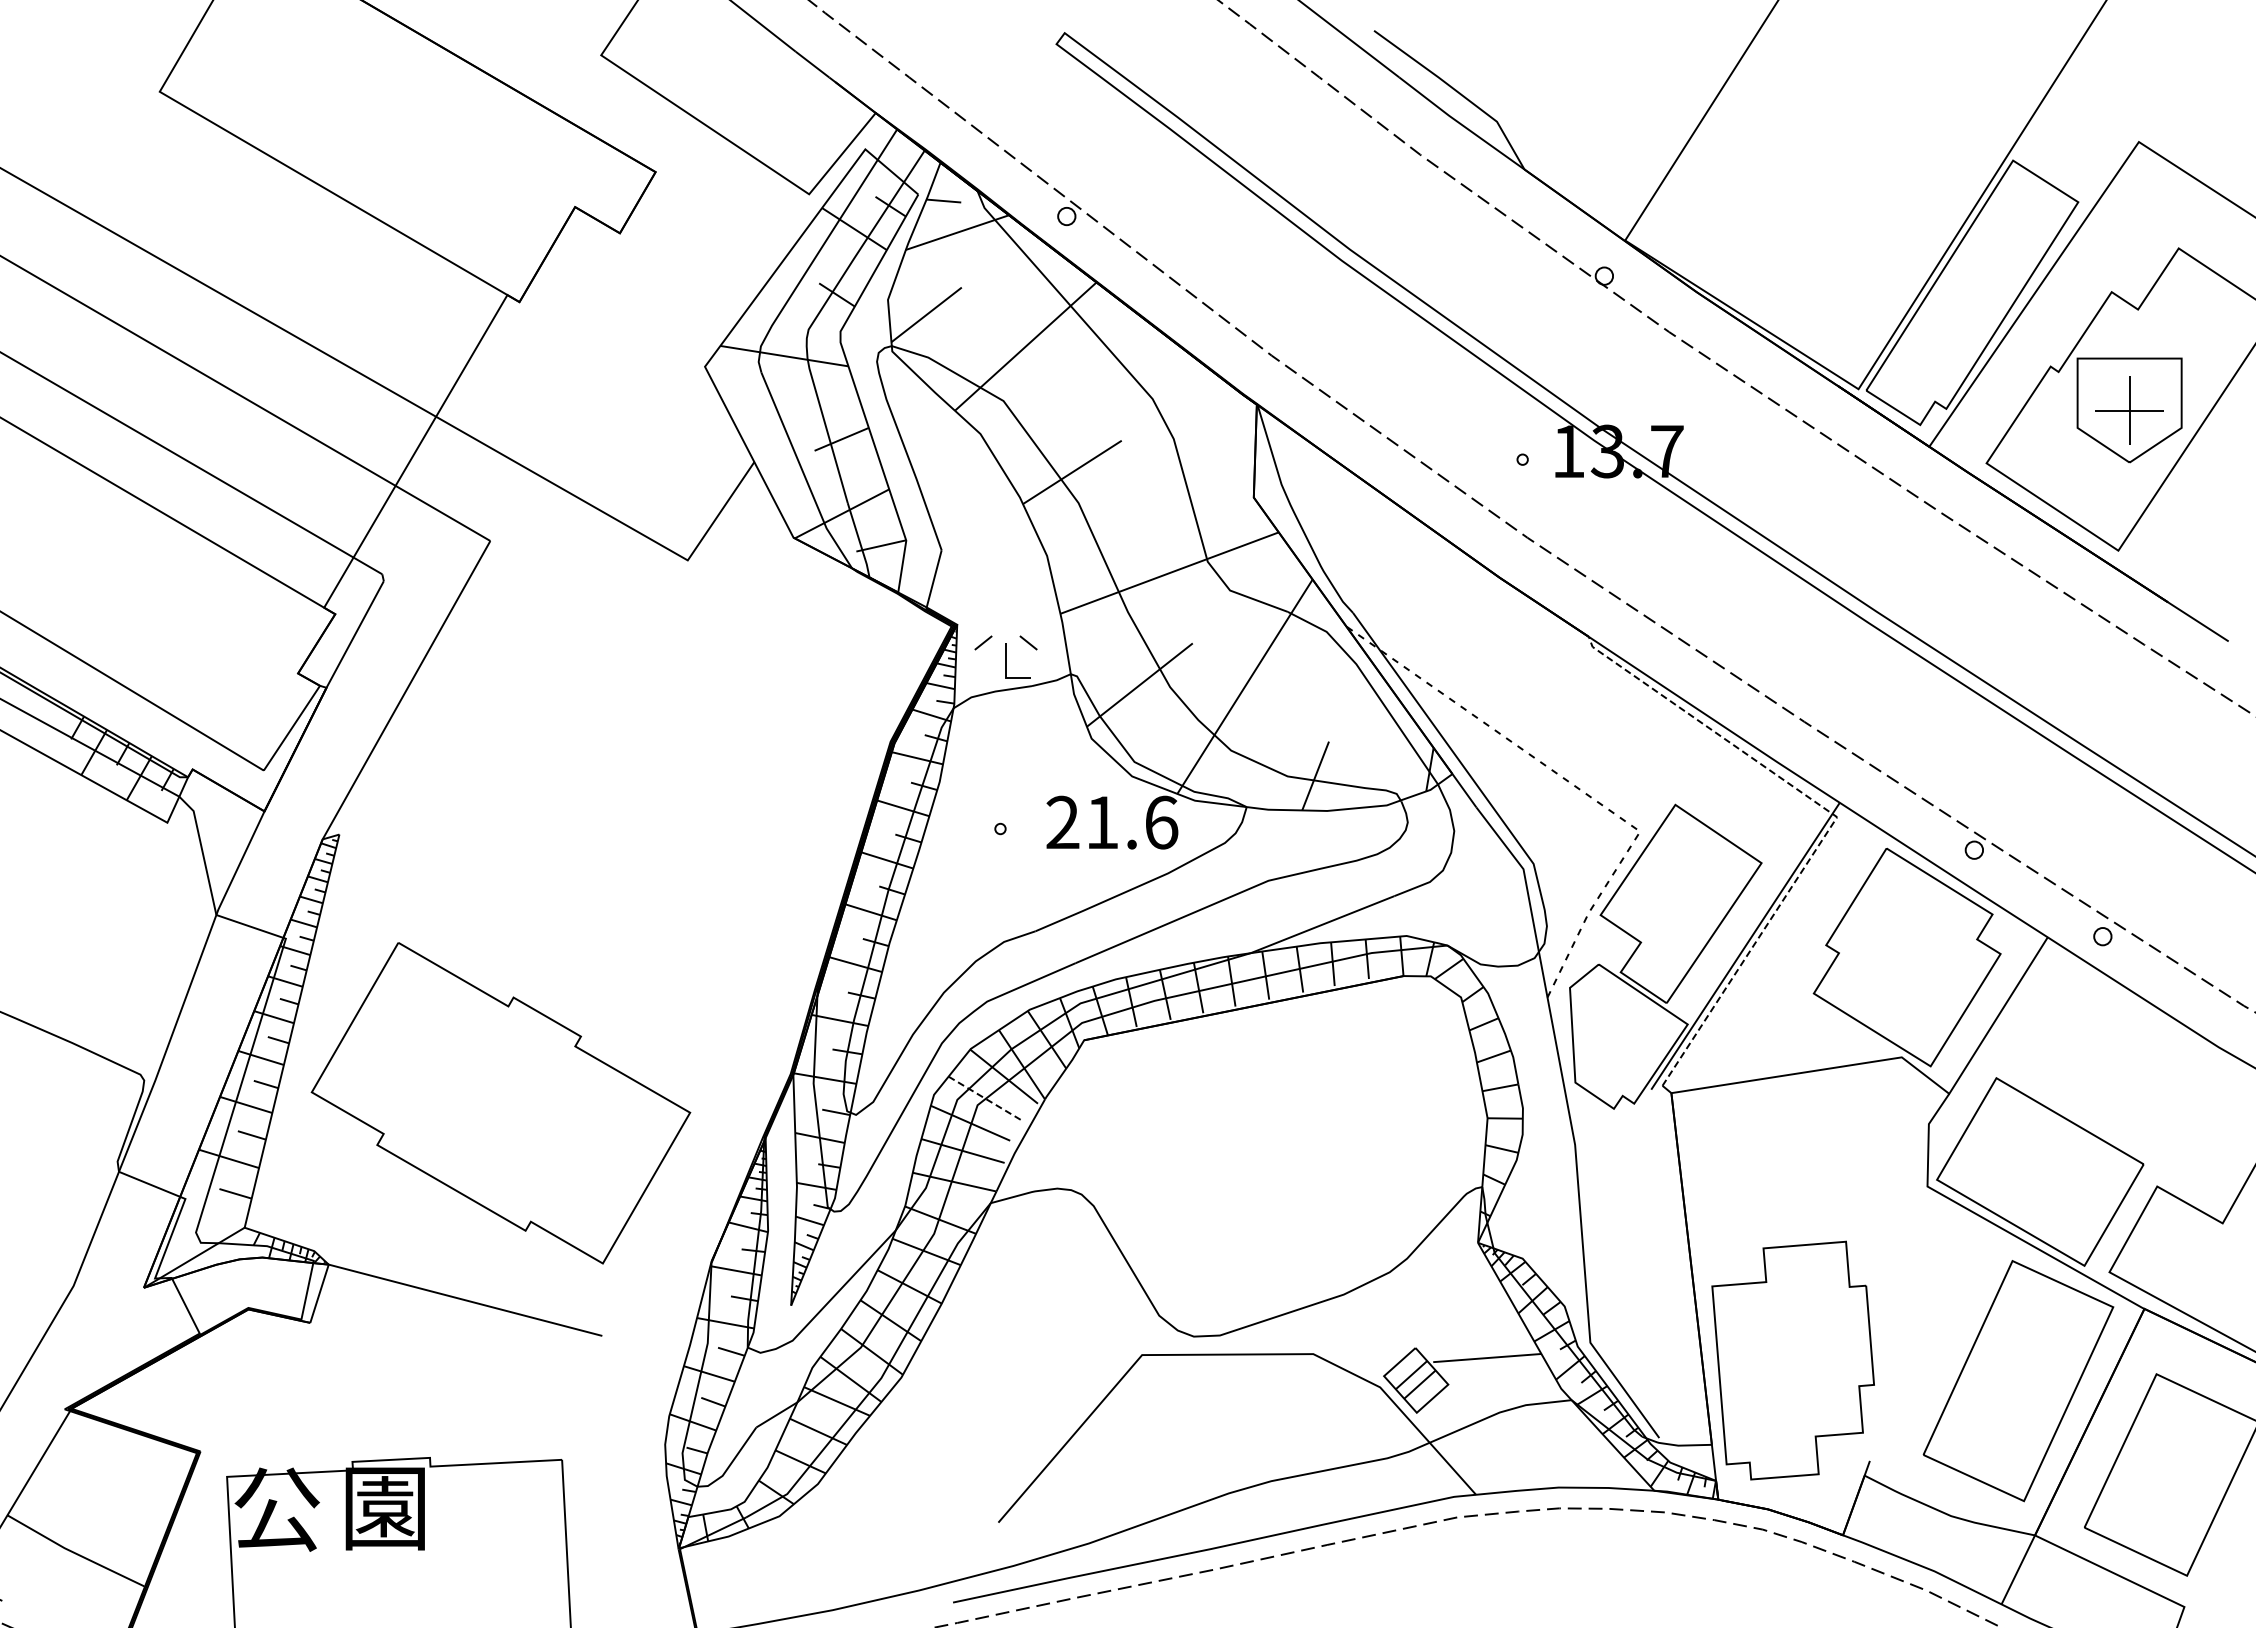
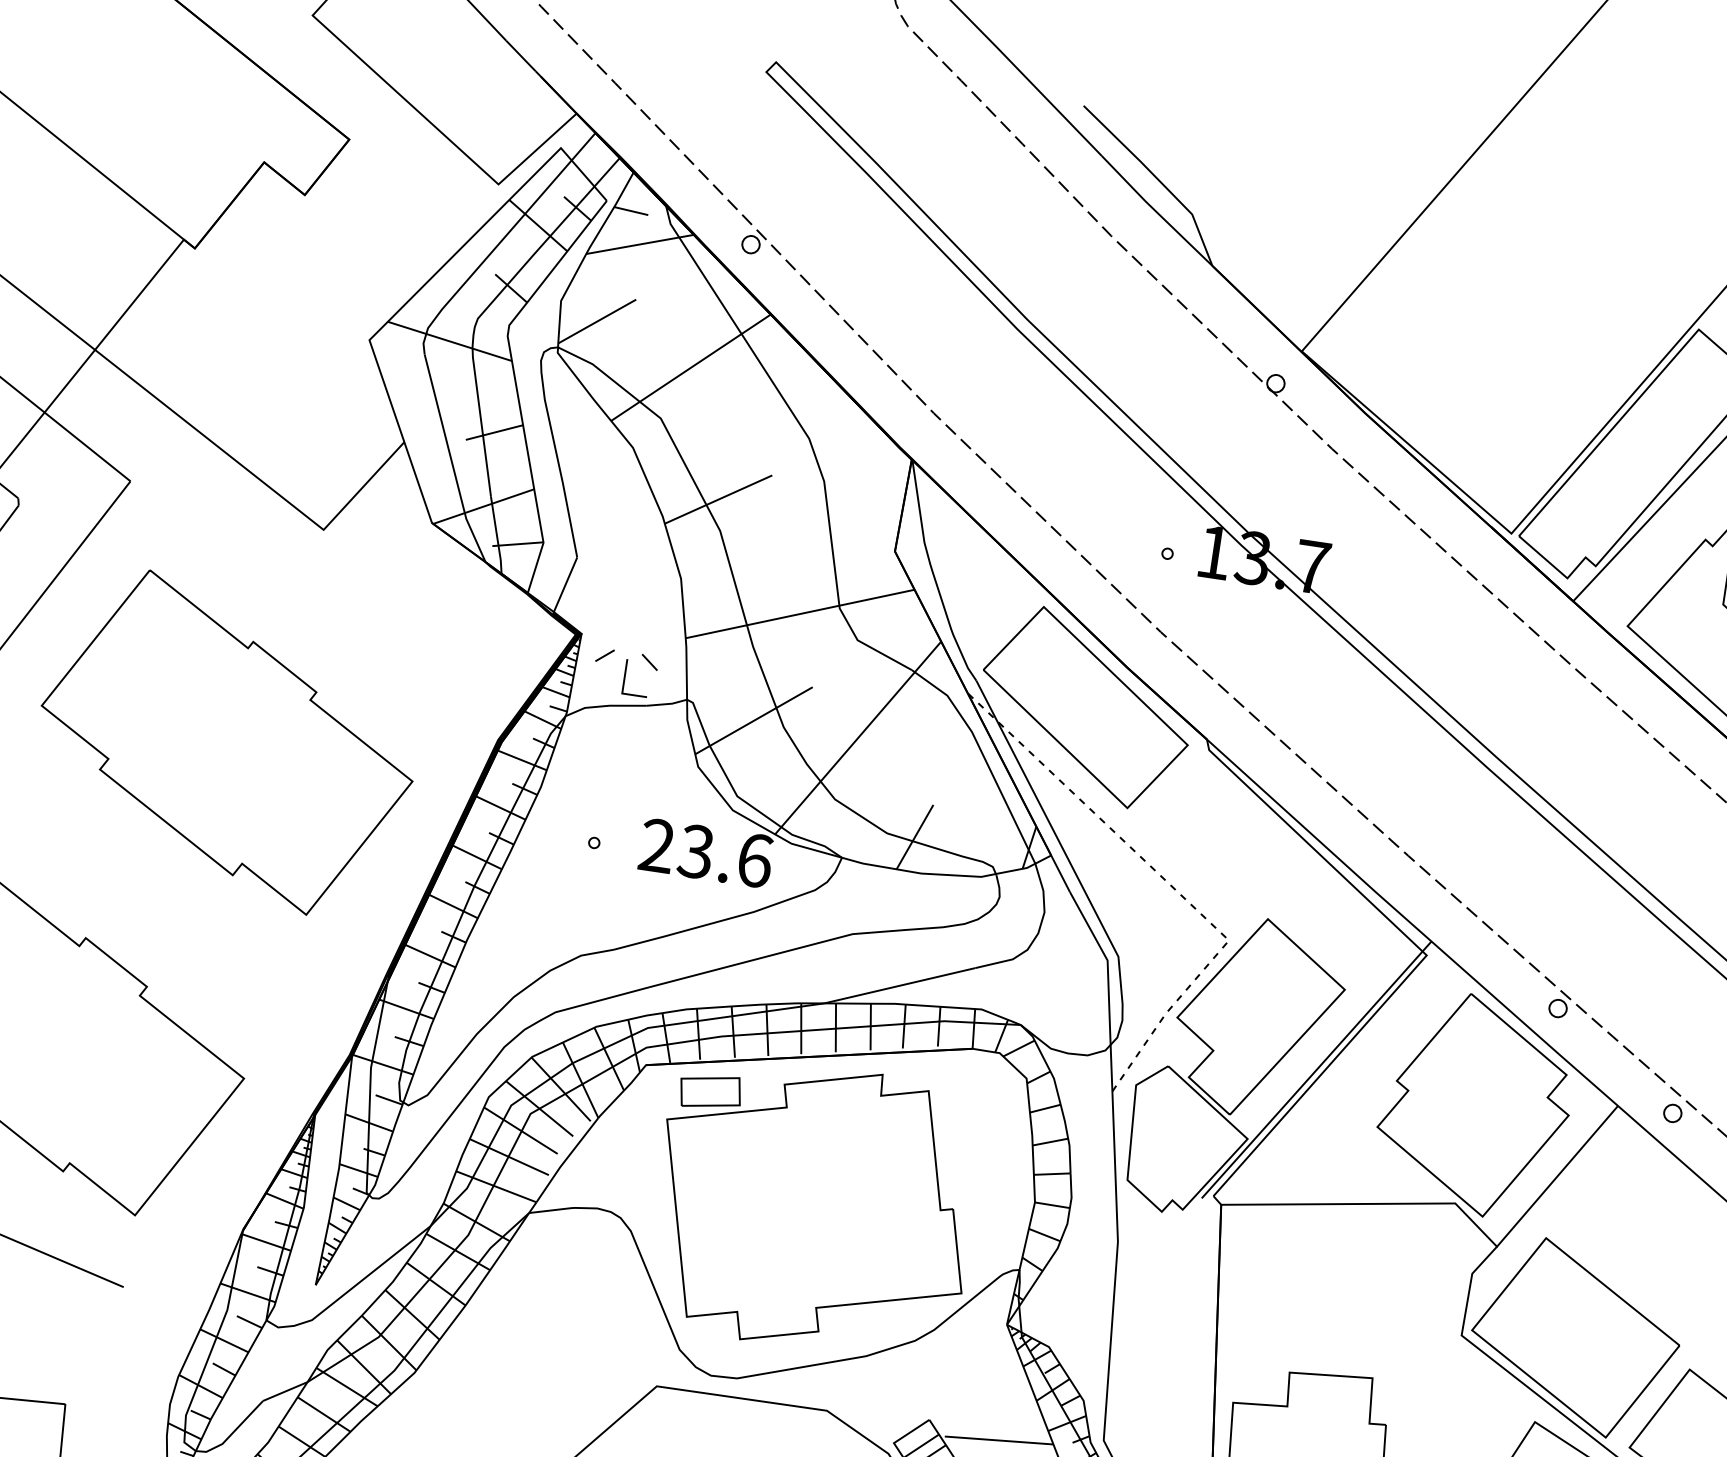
part: (1464, 623) -> (1085, 707), added
part: (624, 784) -> (227, 742), added
line: (1834, 821) -> (1423, 959), dashed -> solid
text: (1101, 822) -> (695, 851), 21.6 -> 23.6
line: (986, 1099) -> (540, 1109), dashed -> solid
part: (1270, 1155) -> (813, 1207), added

